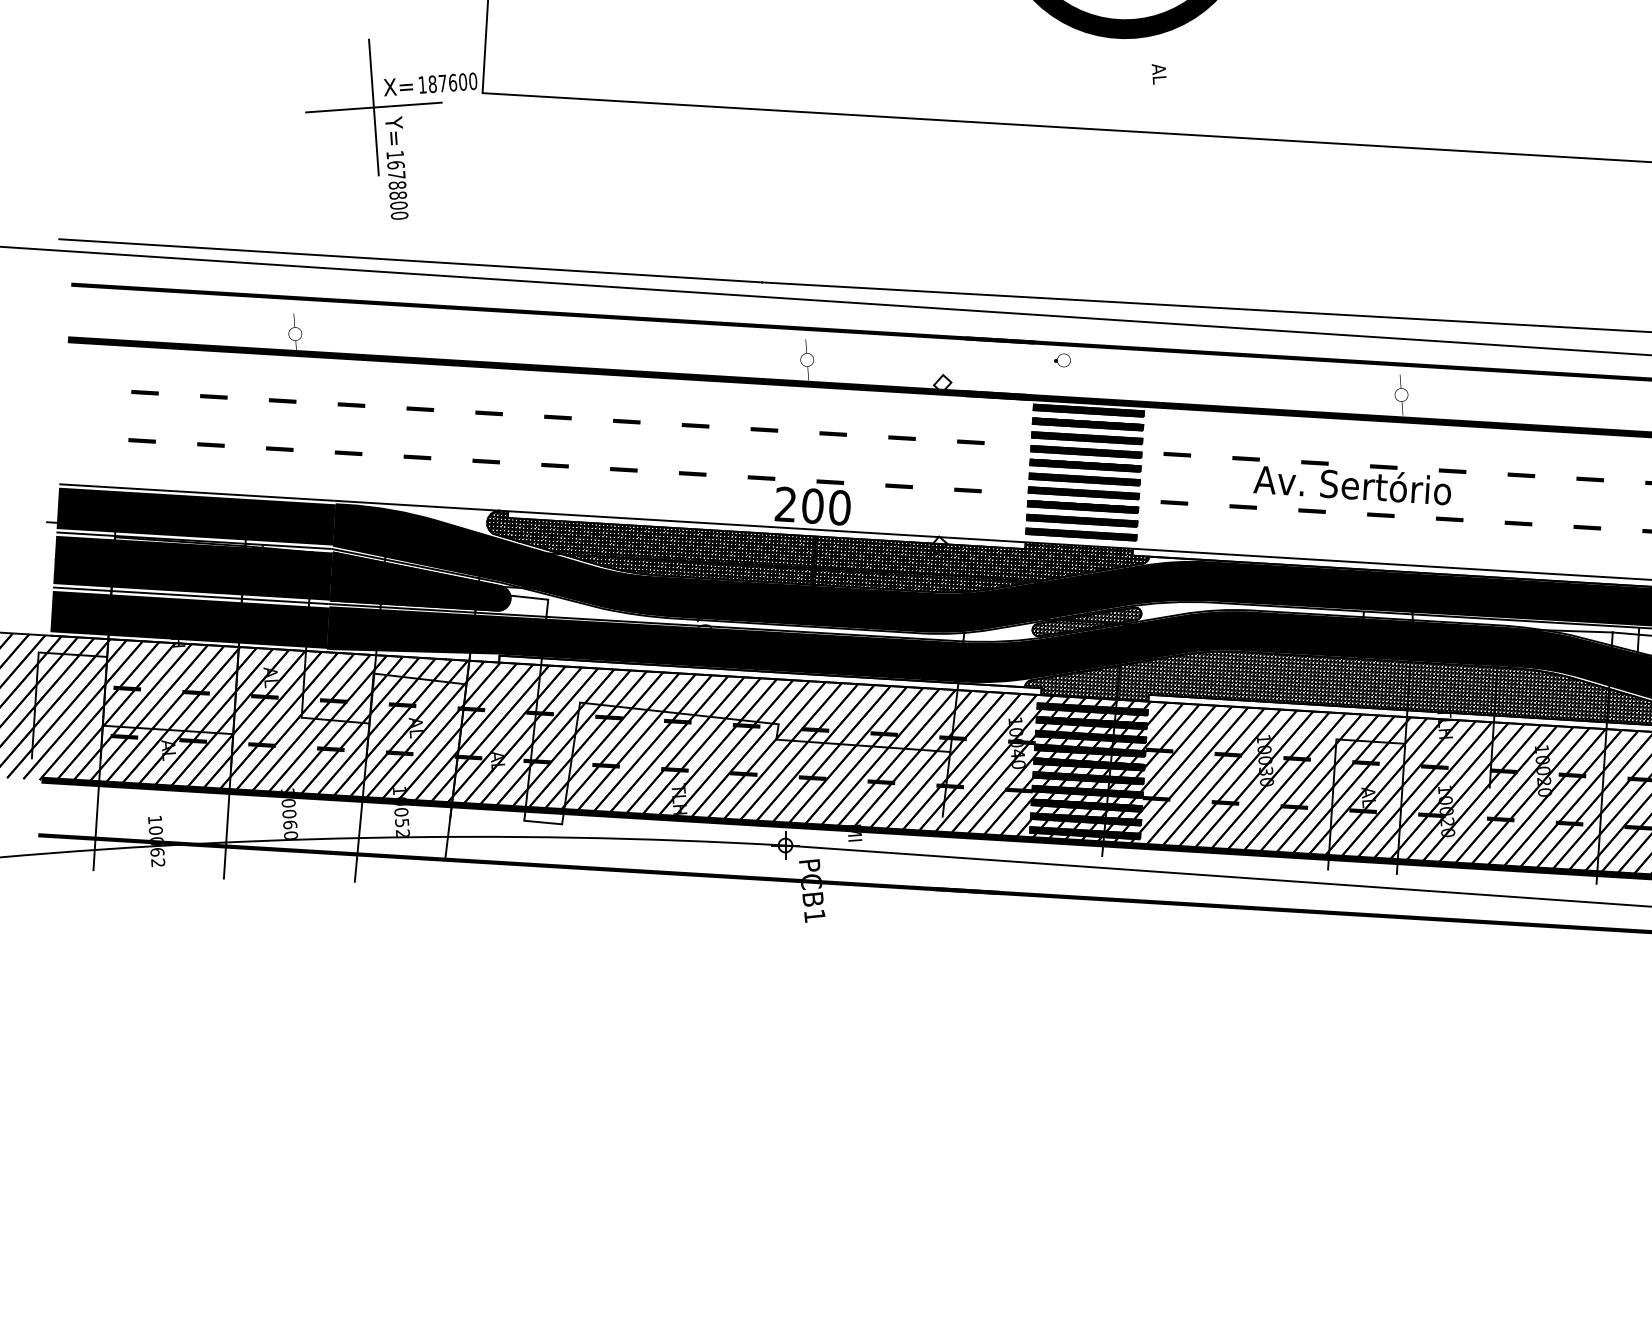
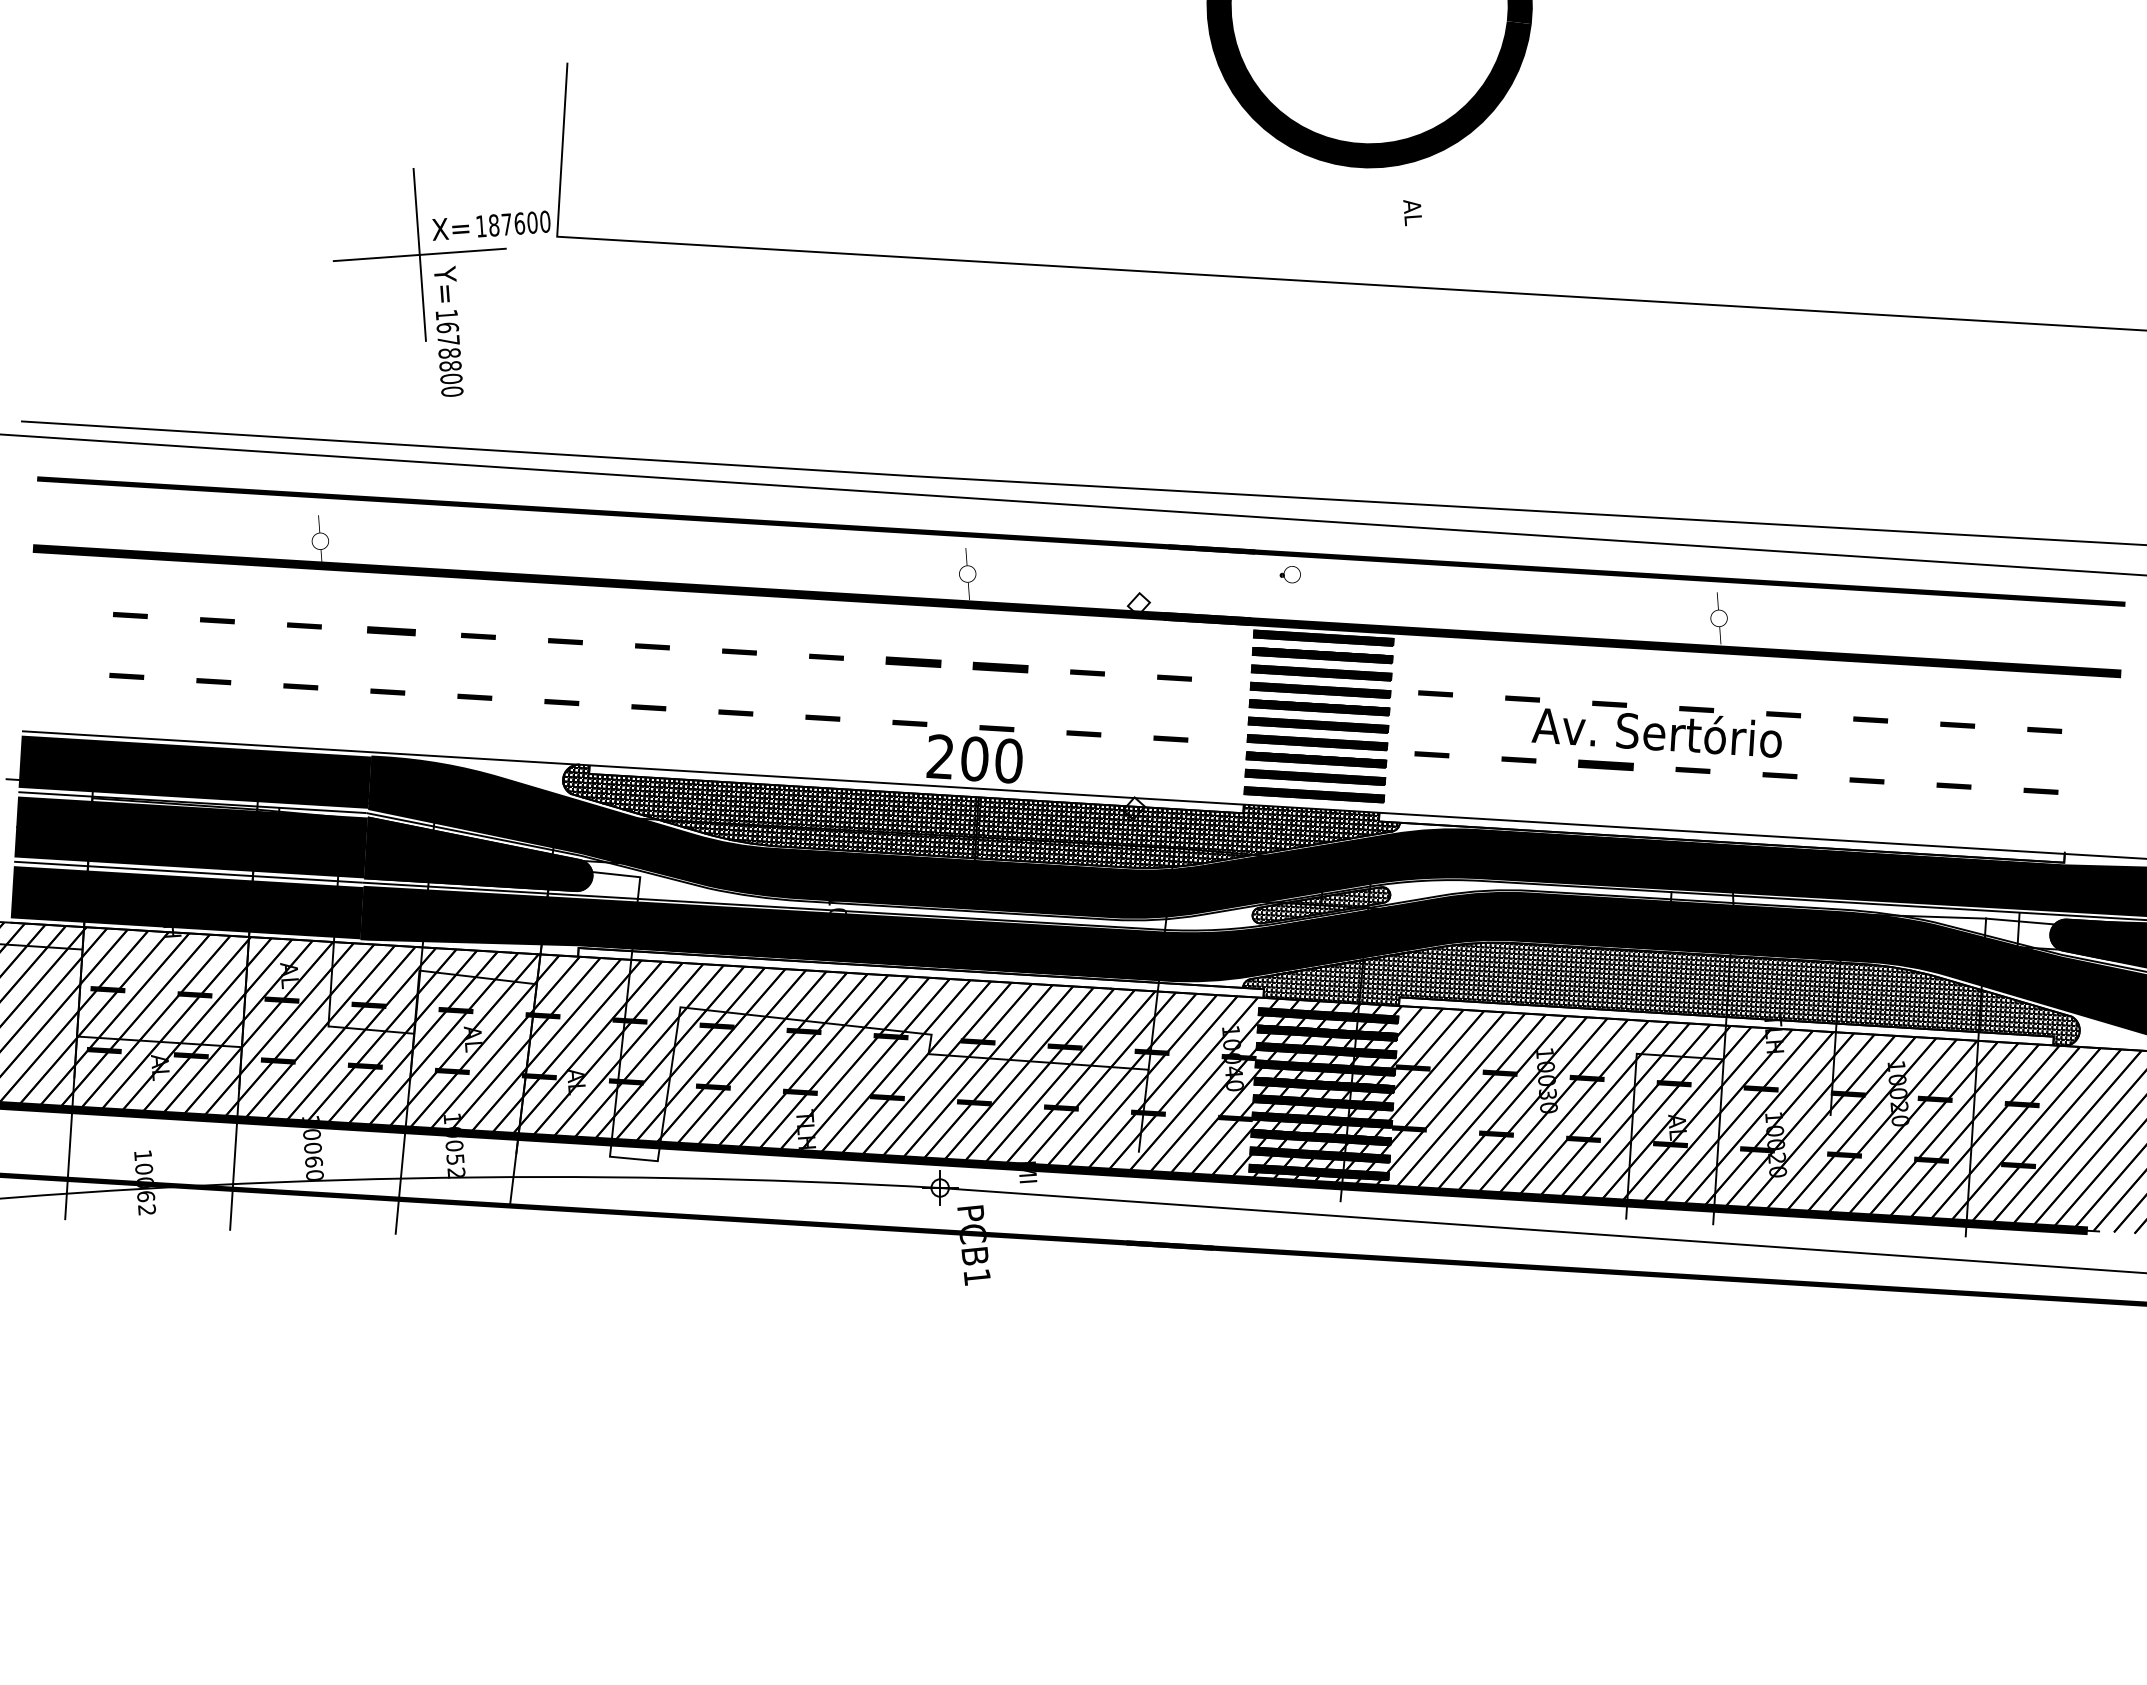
part: (351, 404) -> (391, 630), size x1.4
part: (764, 429) -> (913, 662), size x1.6
part: (833, 433) -> (1000, 667), size x1.6
part: (1311, 510) -> (1605, 764), size x1.6

